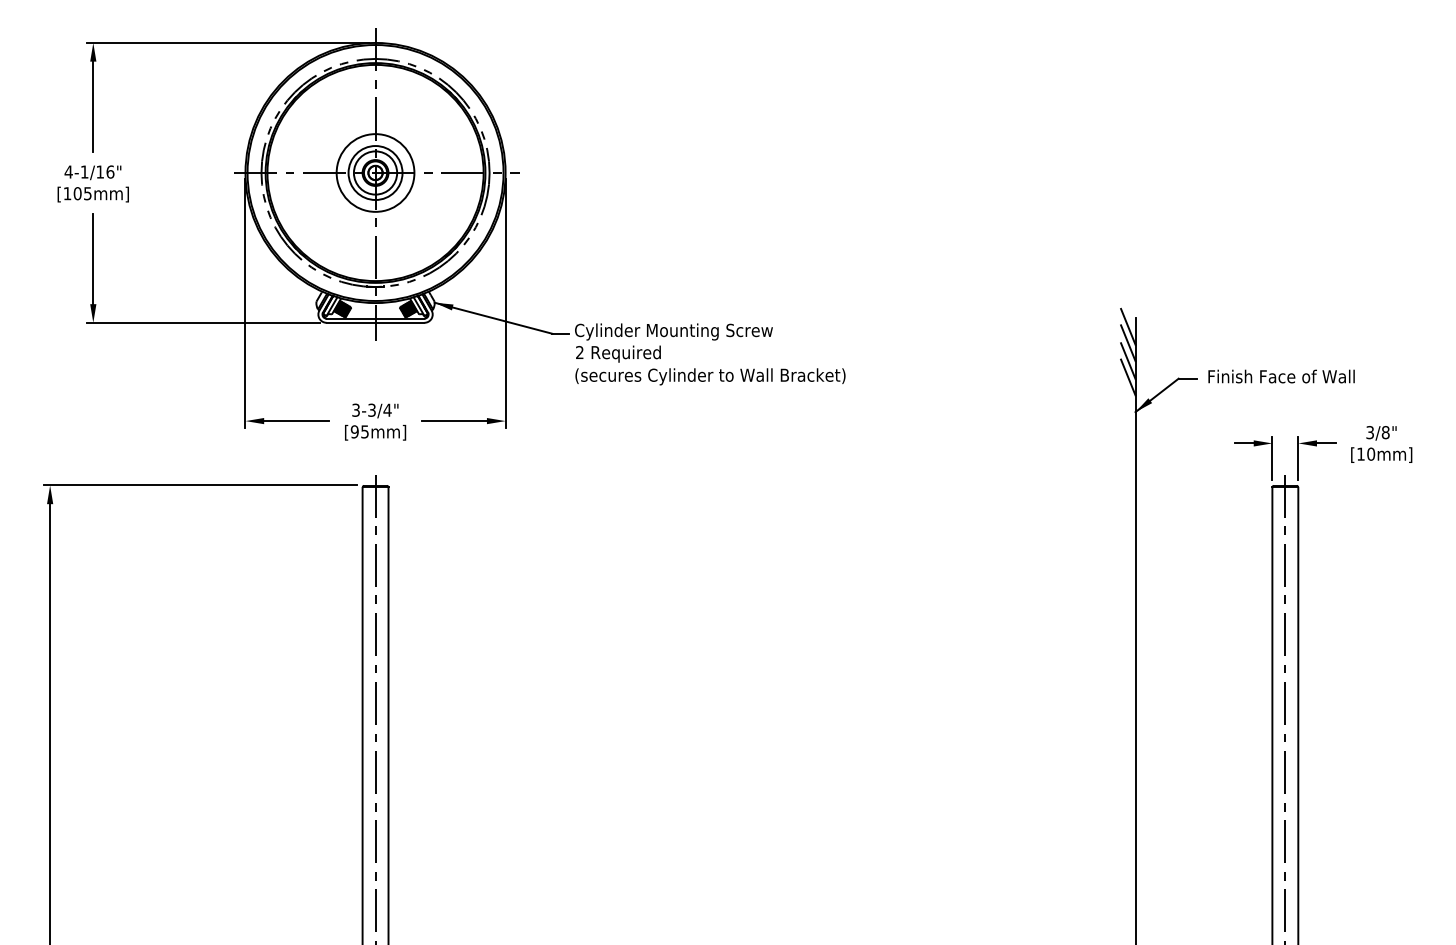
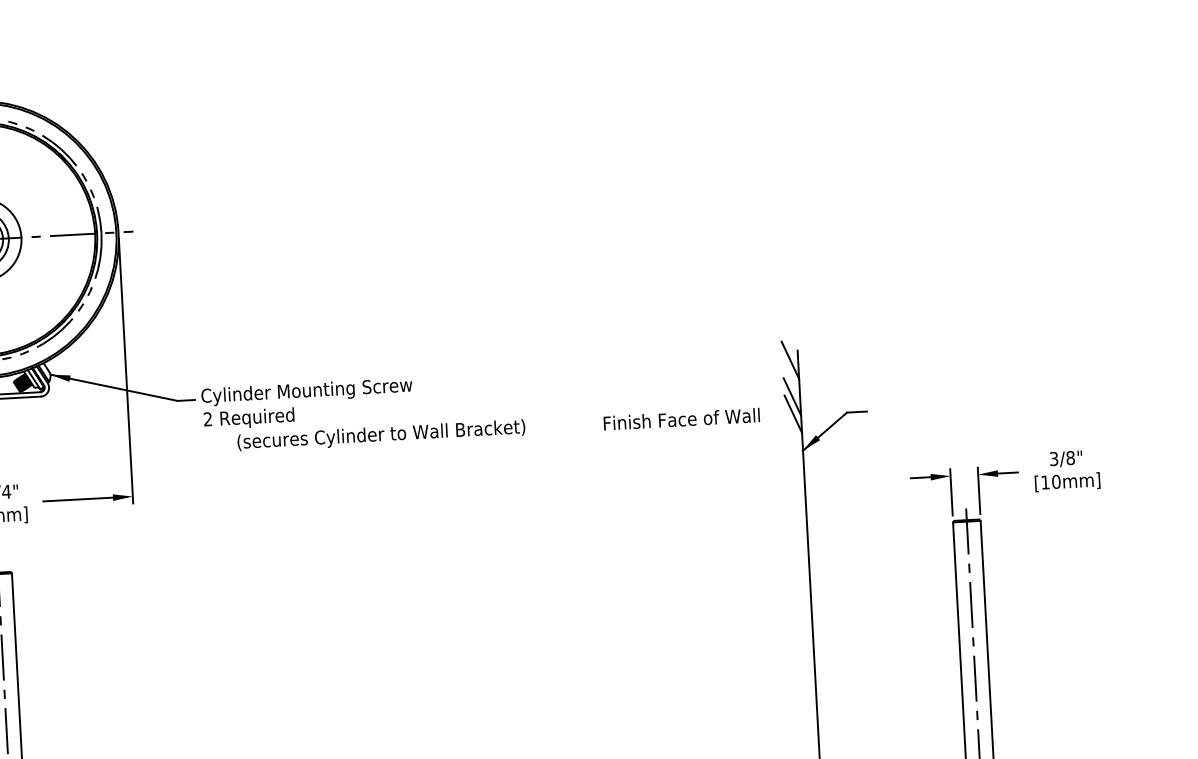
line: (1128, 343) -> (791, 378), removed
text: (710, 376) -> (381, 435), moved
text: (1281, 376) -> (681, 419), moved

